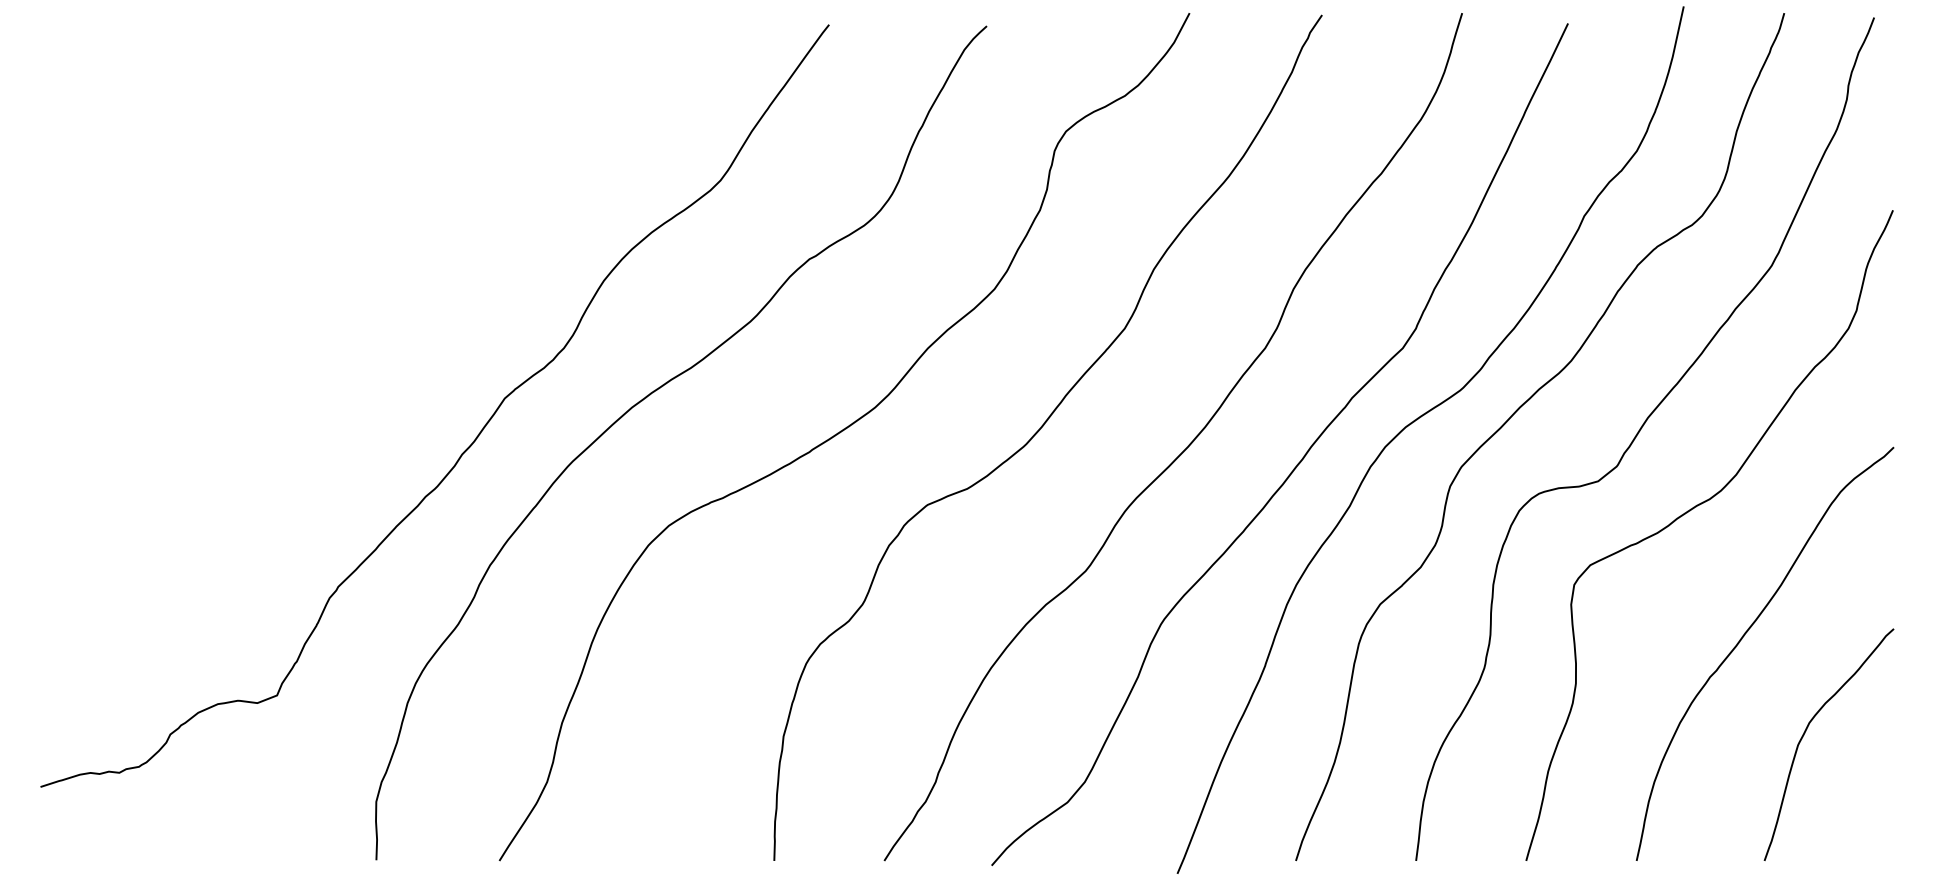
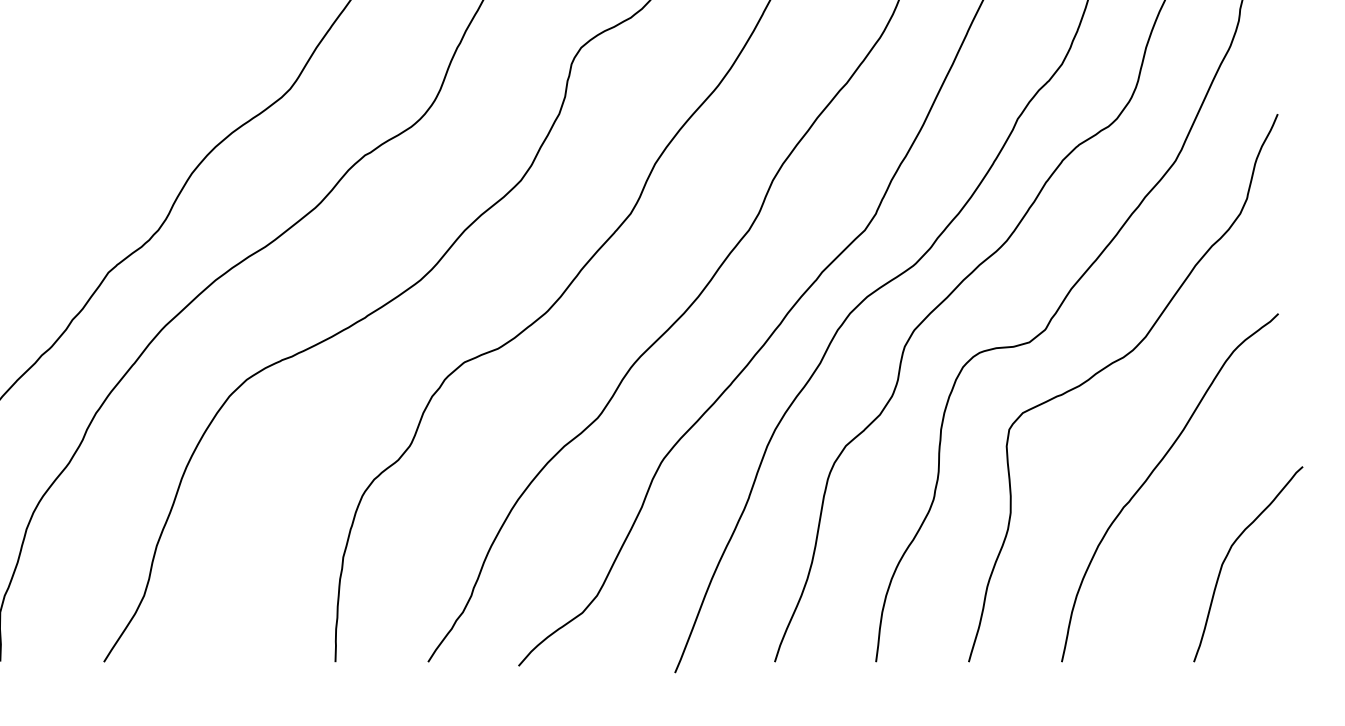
curve: (1805, 733) -> (1228, 554), moved

